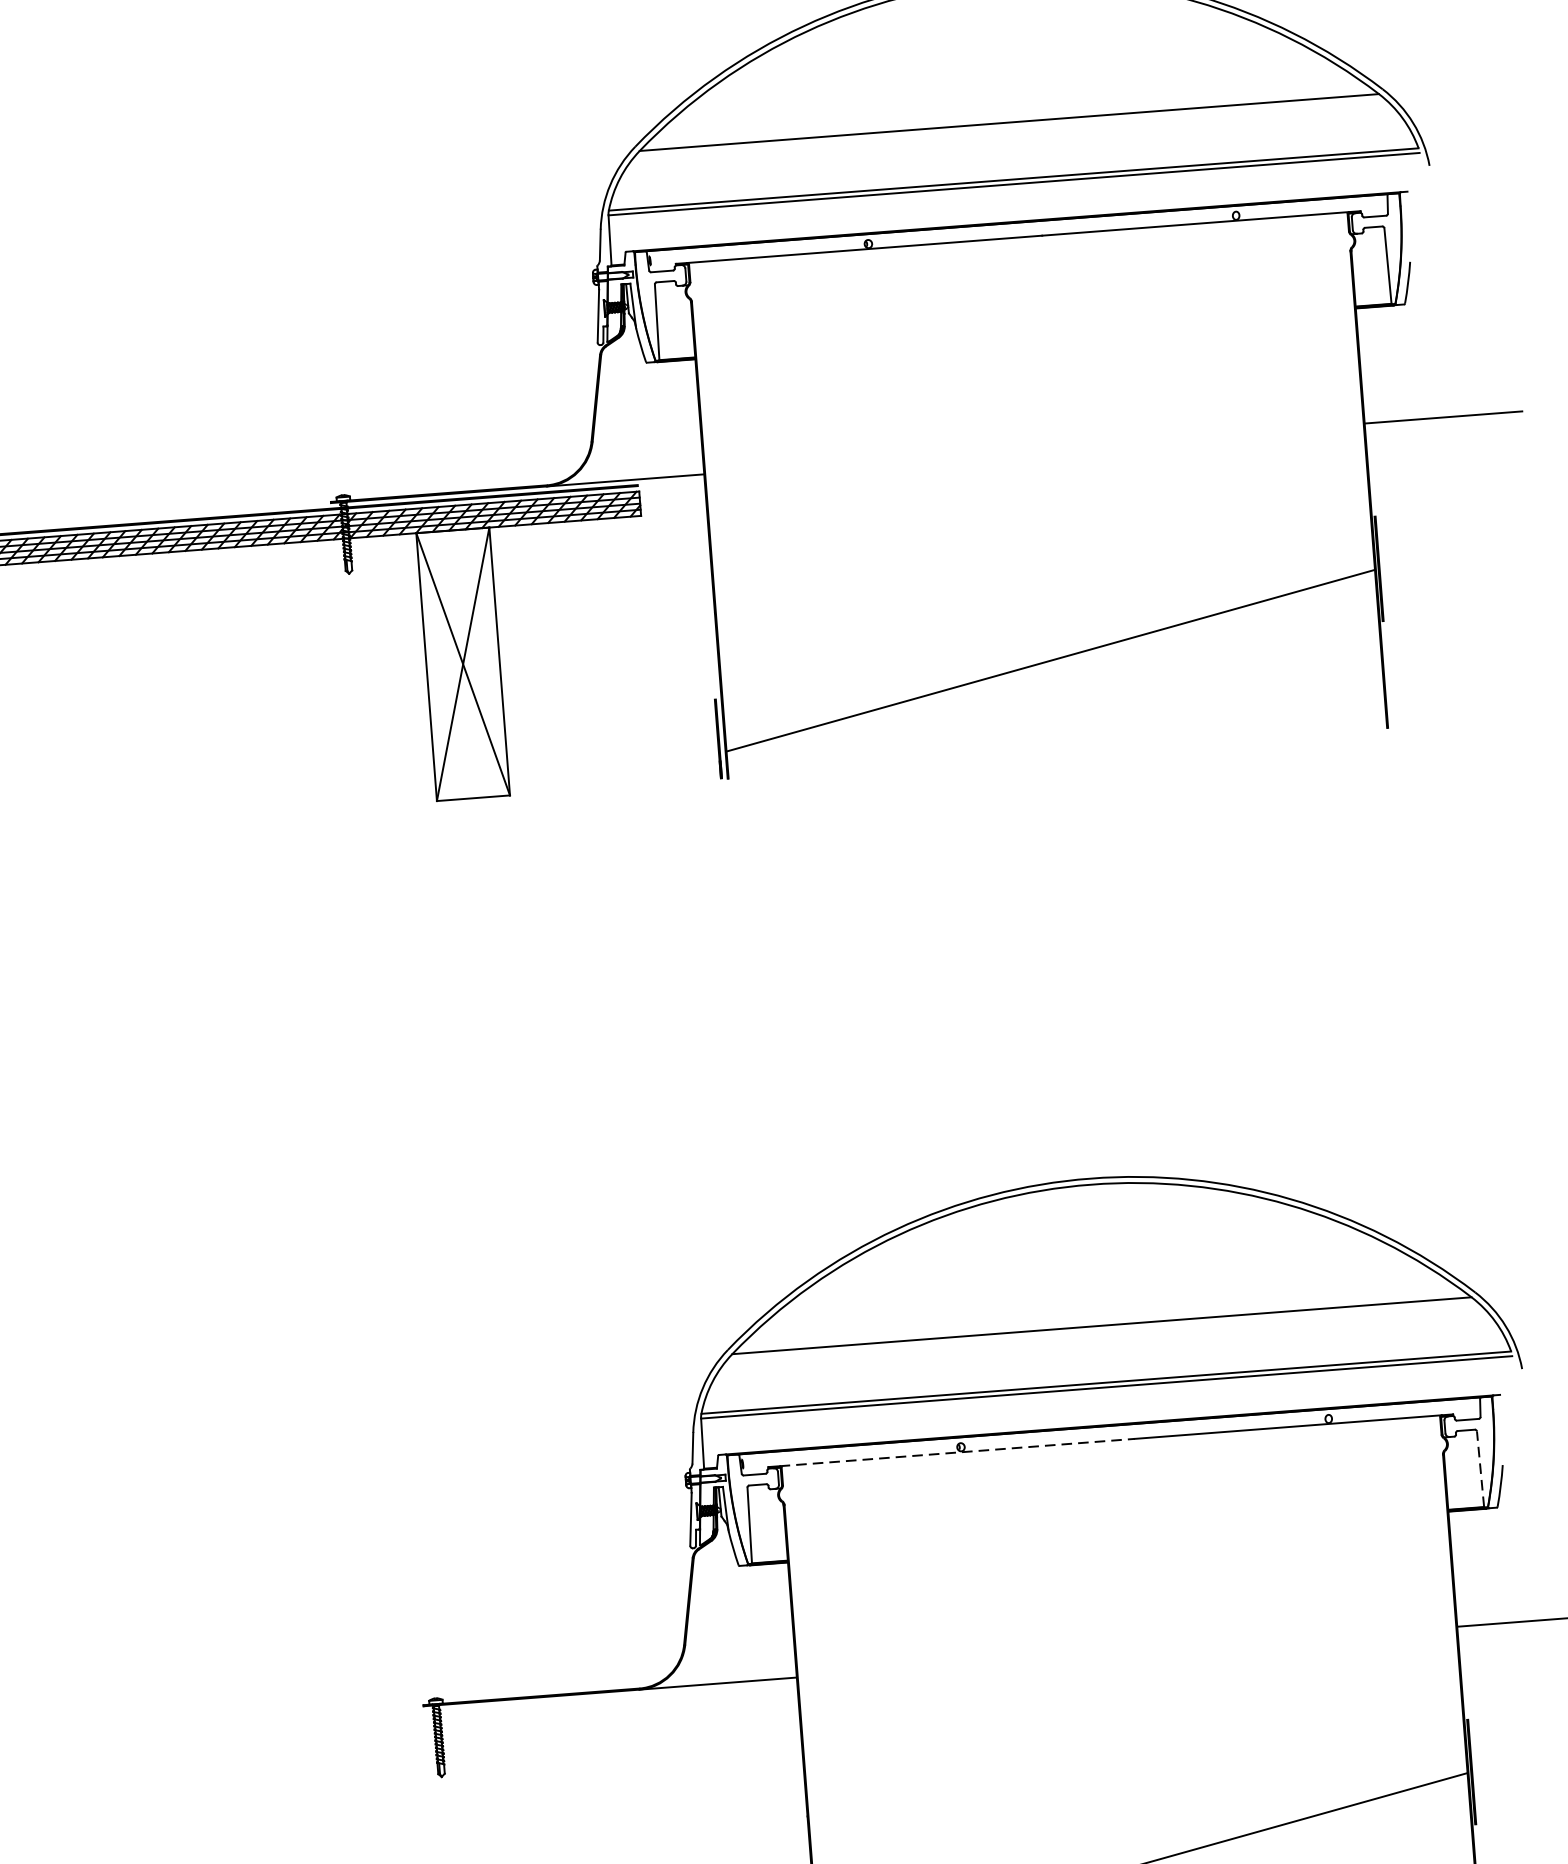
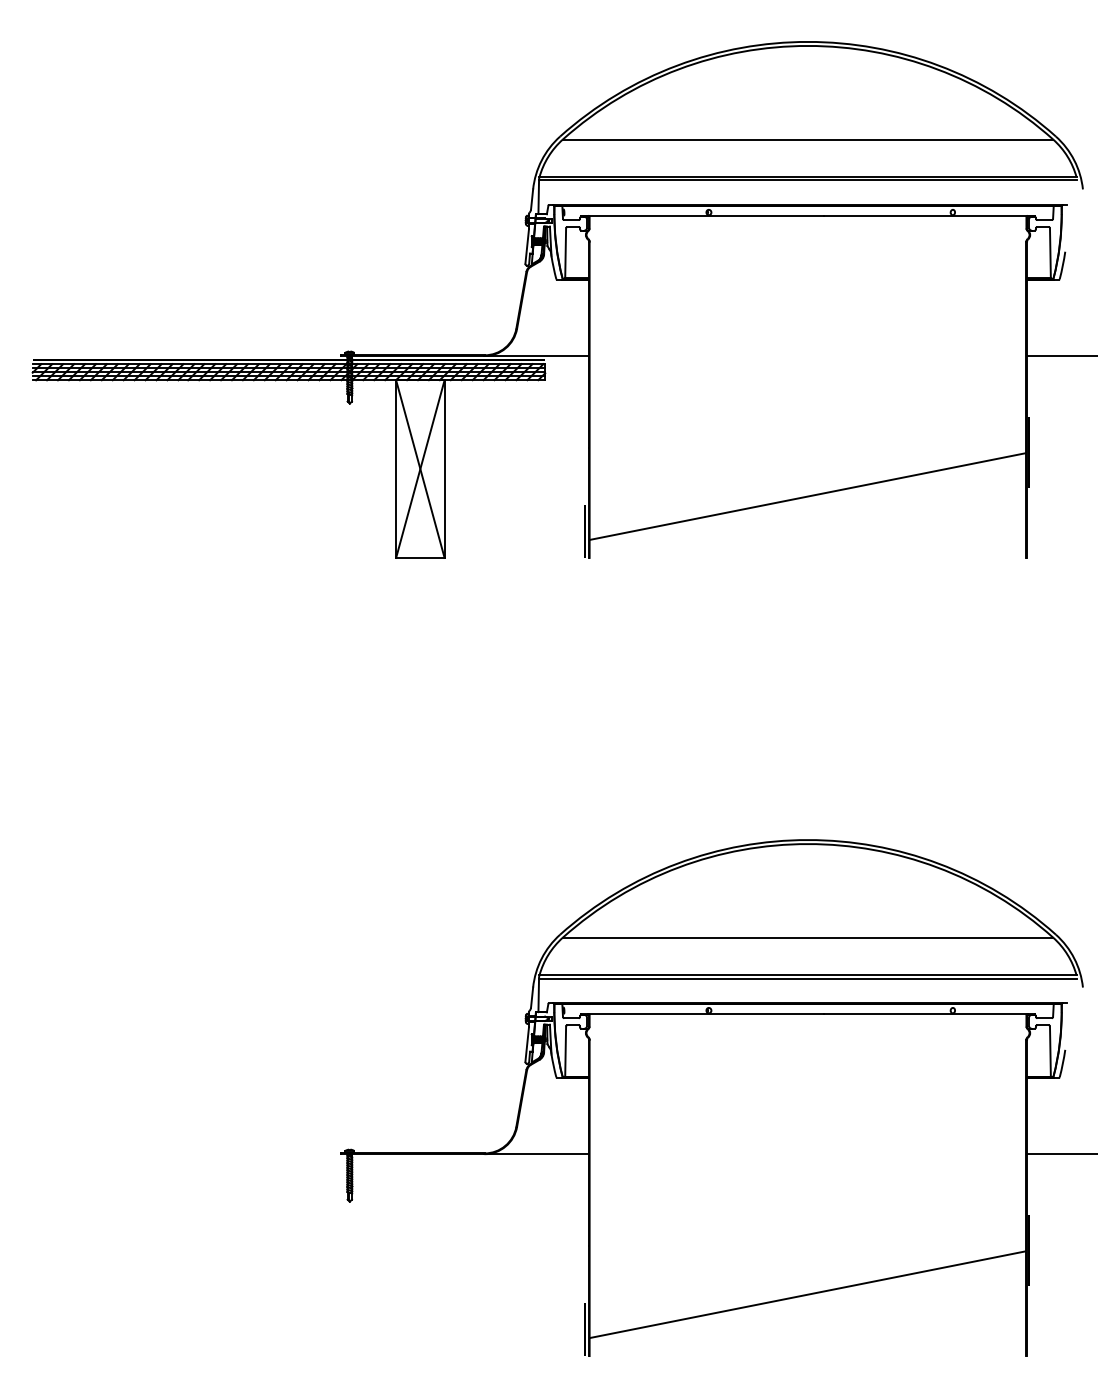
line: (957, 1451) -> (706, 1013), dashed -> solid
line: (1480, 1469) -> (1050, 1051), dashed -> solid

